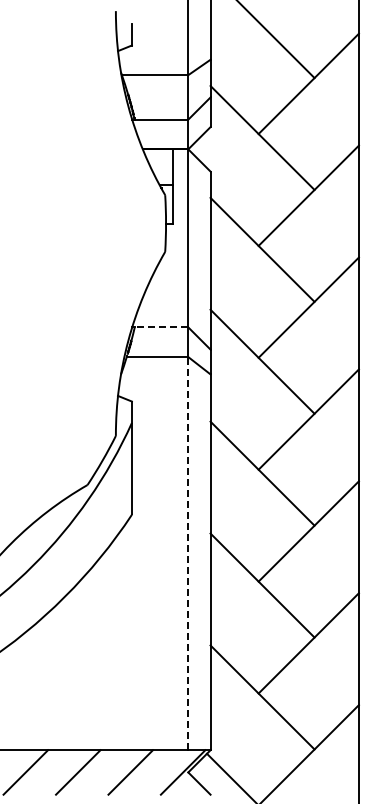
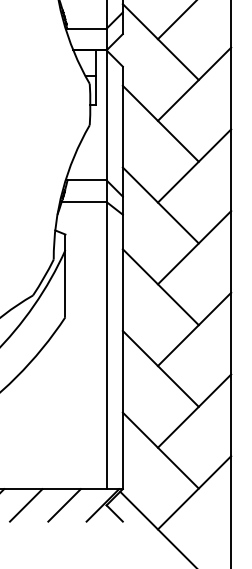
line: (161, 327) -> (87, 180), dashed -> solid
line: (188, 553) -> (106, 345), dashed -> solid

